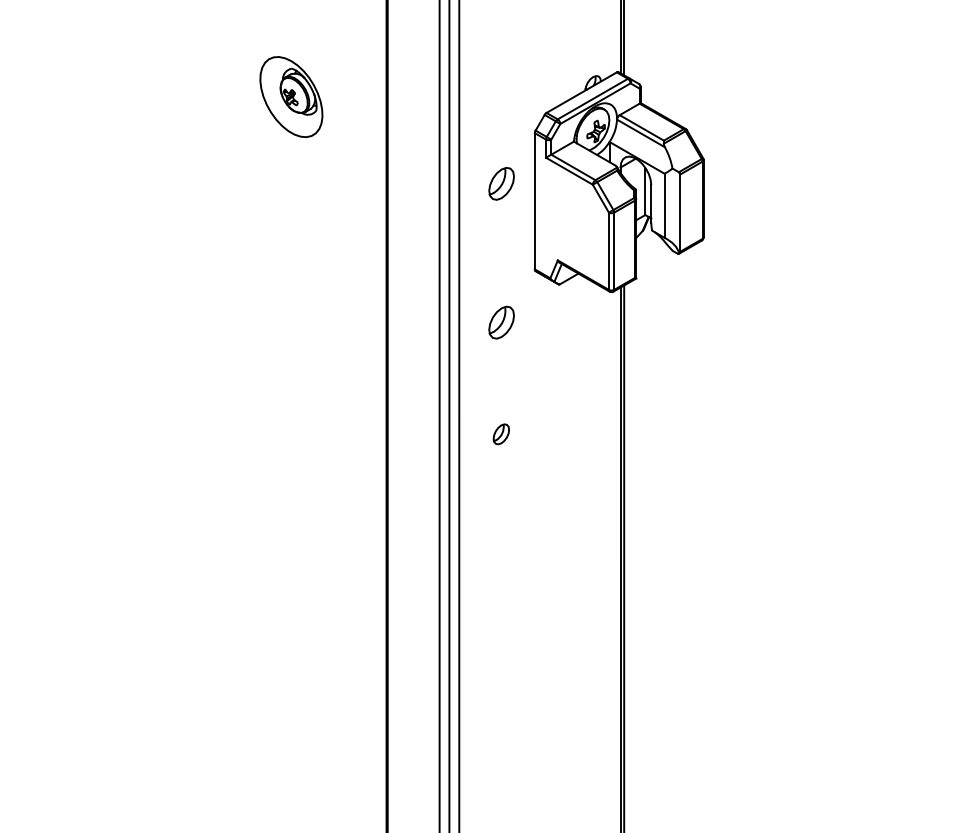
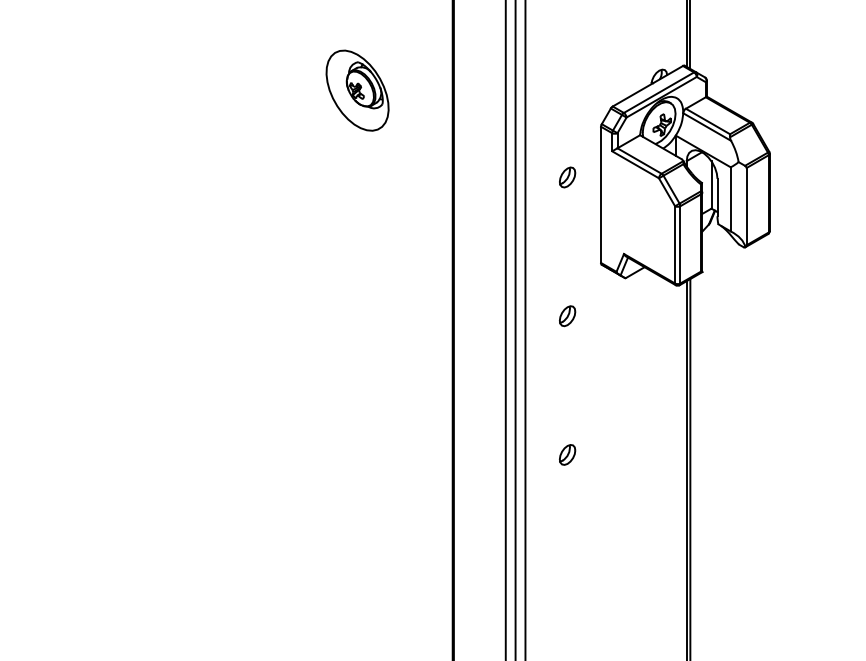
part: (500, 183) -> (566, 177), size x0.62
part: (500, 322) -> (566, 316), size x0.62
part: (500, 434) -> (566, 455), moved

